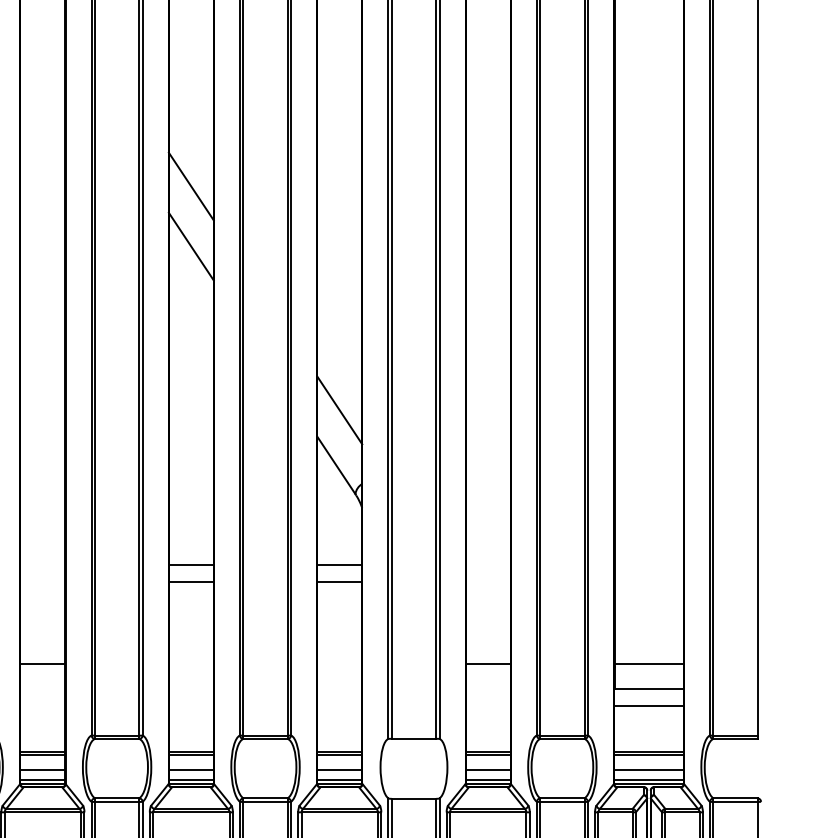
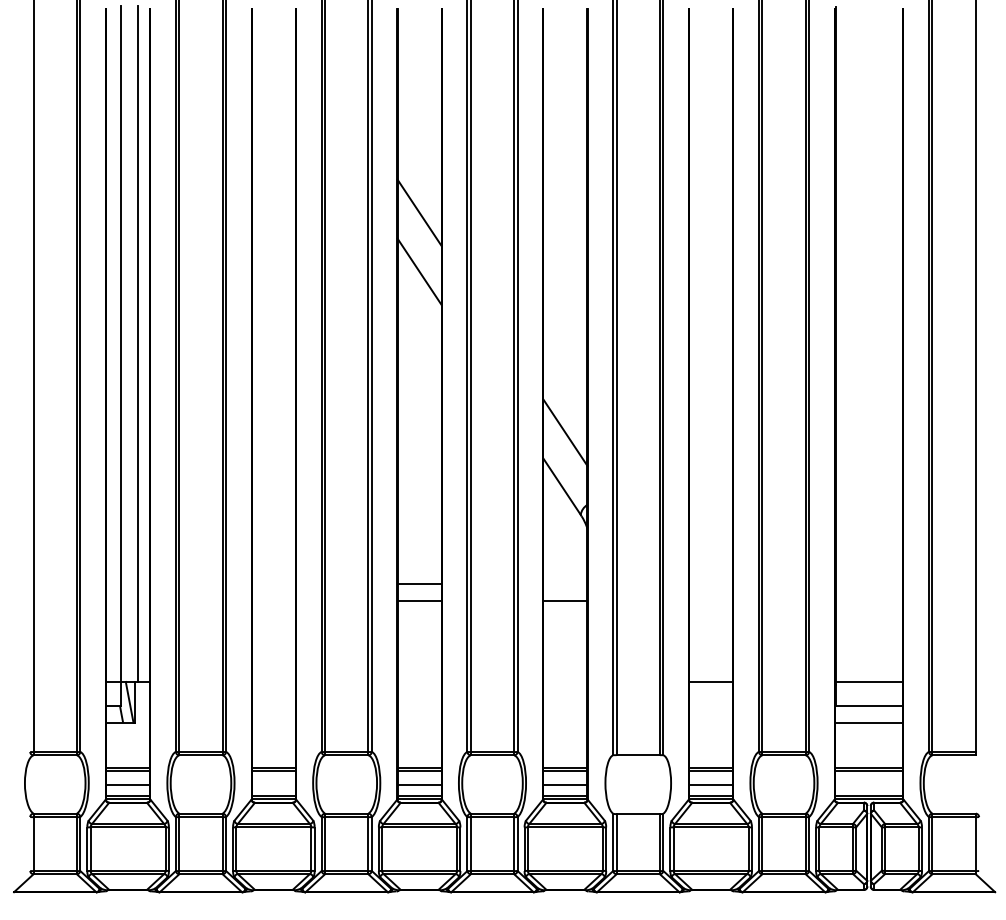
line: (339, 565) -> (565, 584), removed
line: (42, 663) -> (273, 681), removed
line: (42, 769) -> (273, 785), removed
line: (648, 769) -> (868, 785), removed

